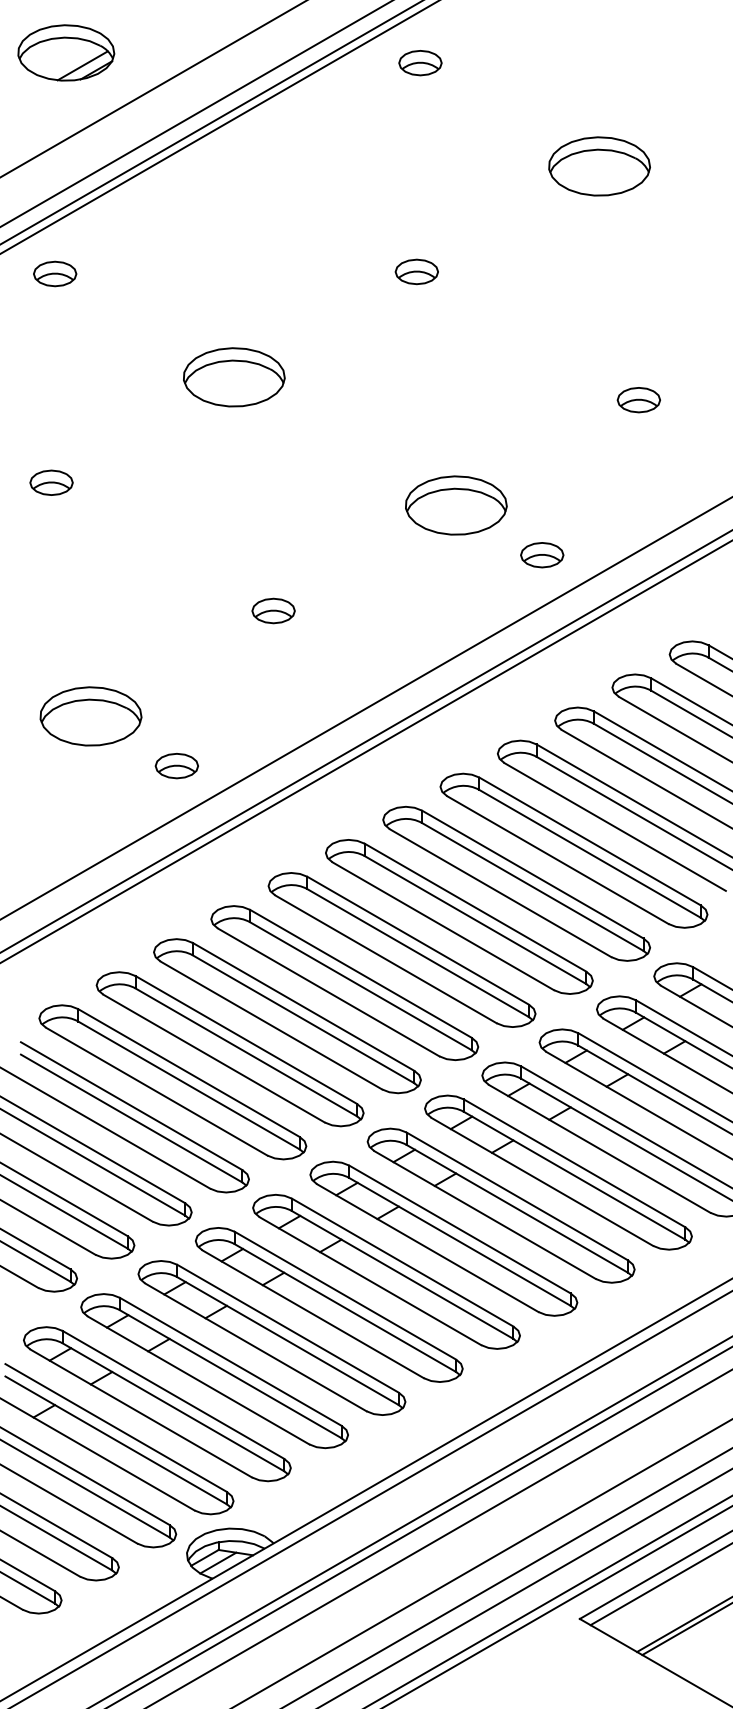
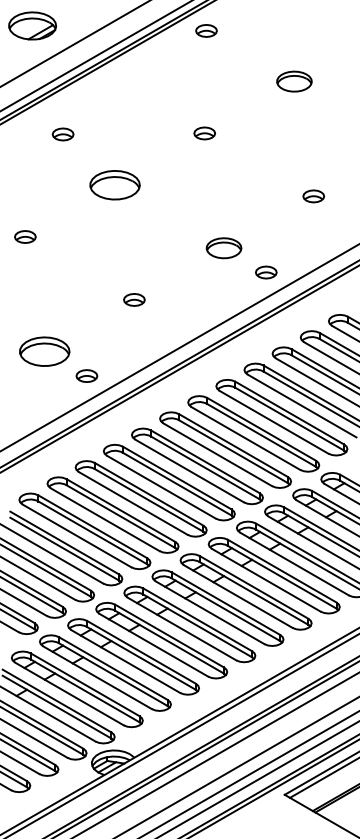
part: (599, 166) -> (294, 81), size x0.7
part: (53, 274) -> (62, 134), moved
part: (455, 506) -> (223, 248), size x0.7

